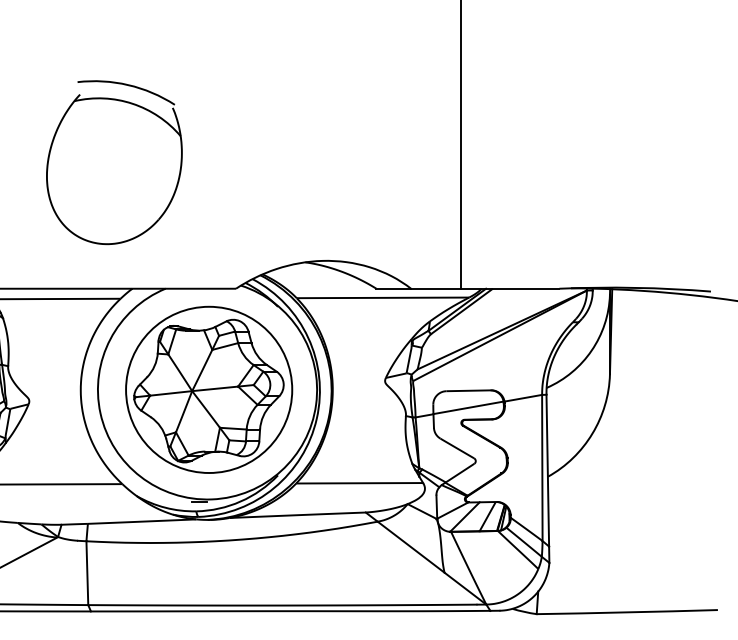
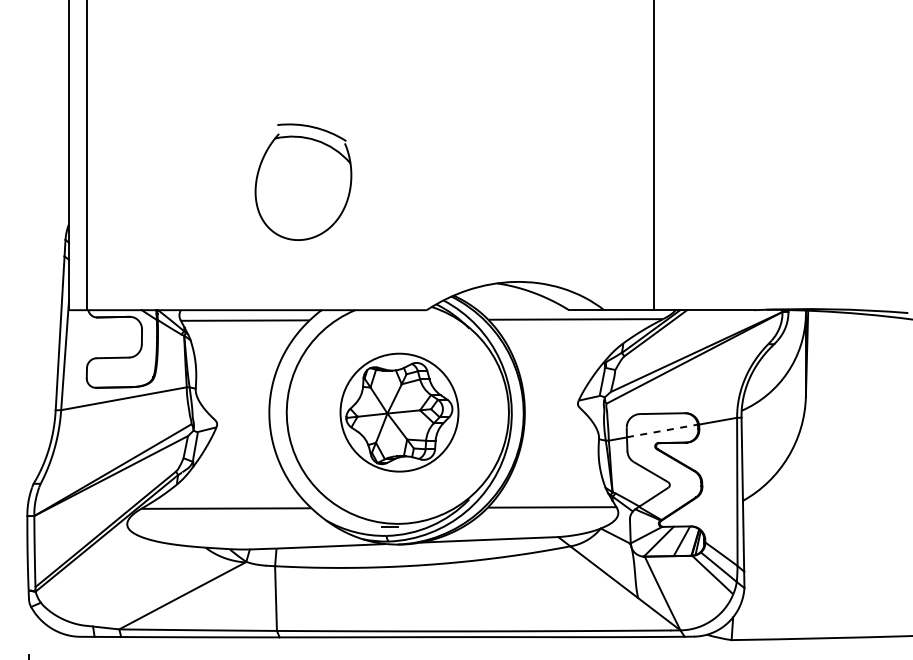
part: (114, 161) -> (303, 181), size x0.7
part: (209, 389) -> (399, 412), size x0.7
line: (468, 408) -> (662, 431), solid -> dashed

